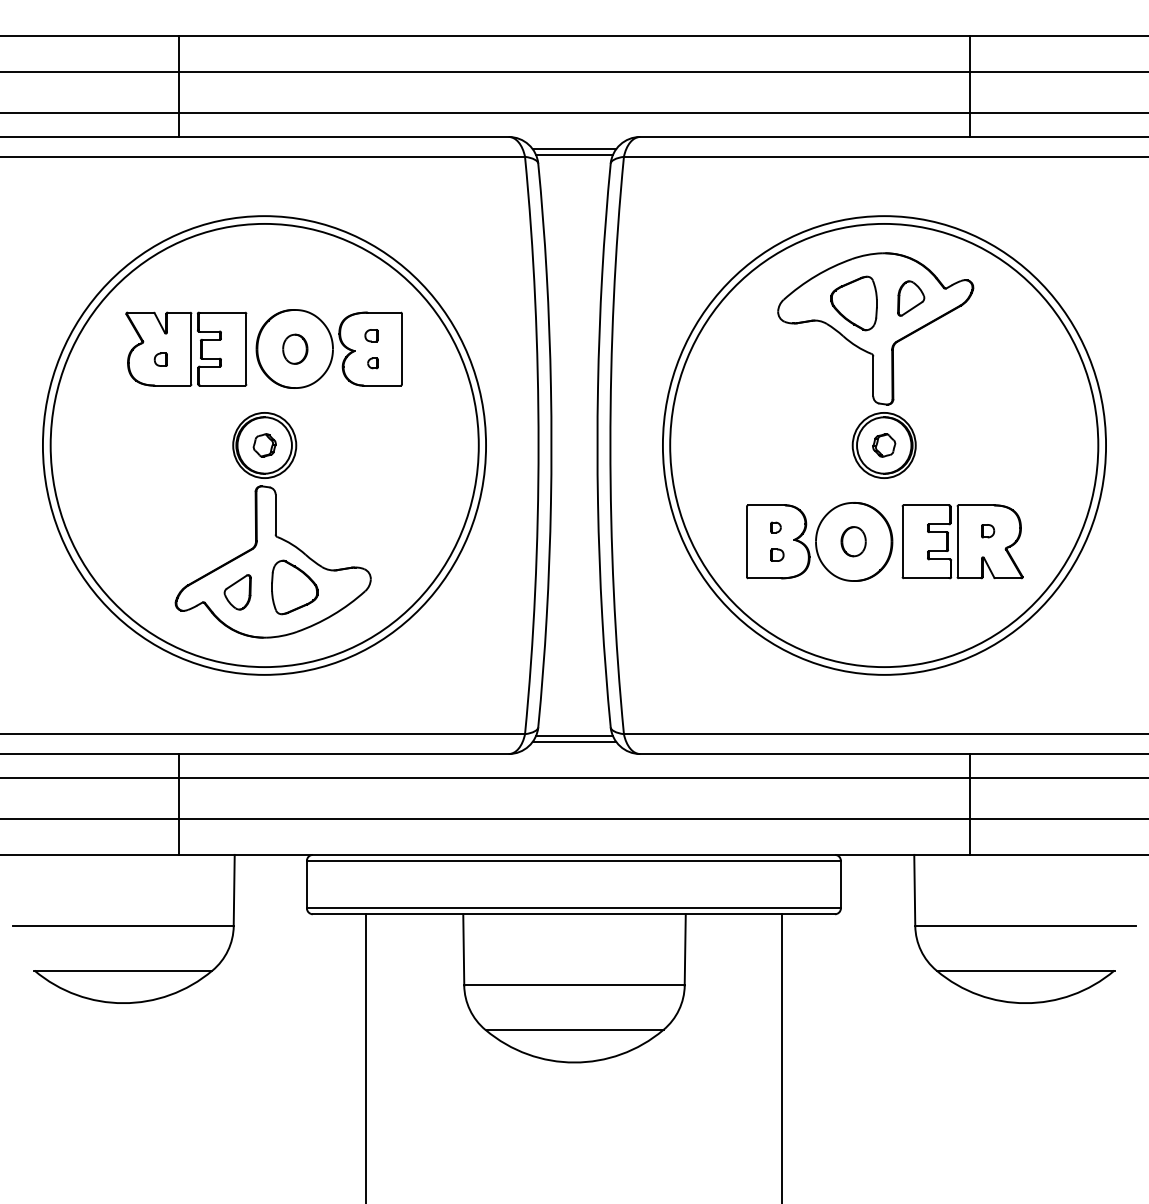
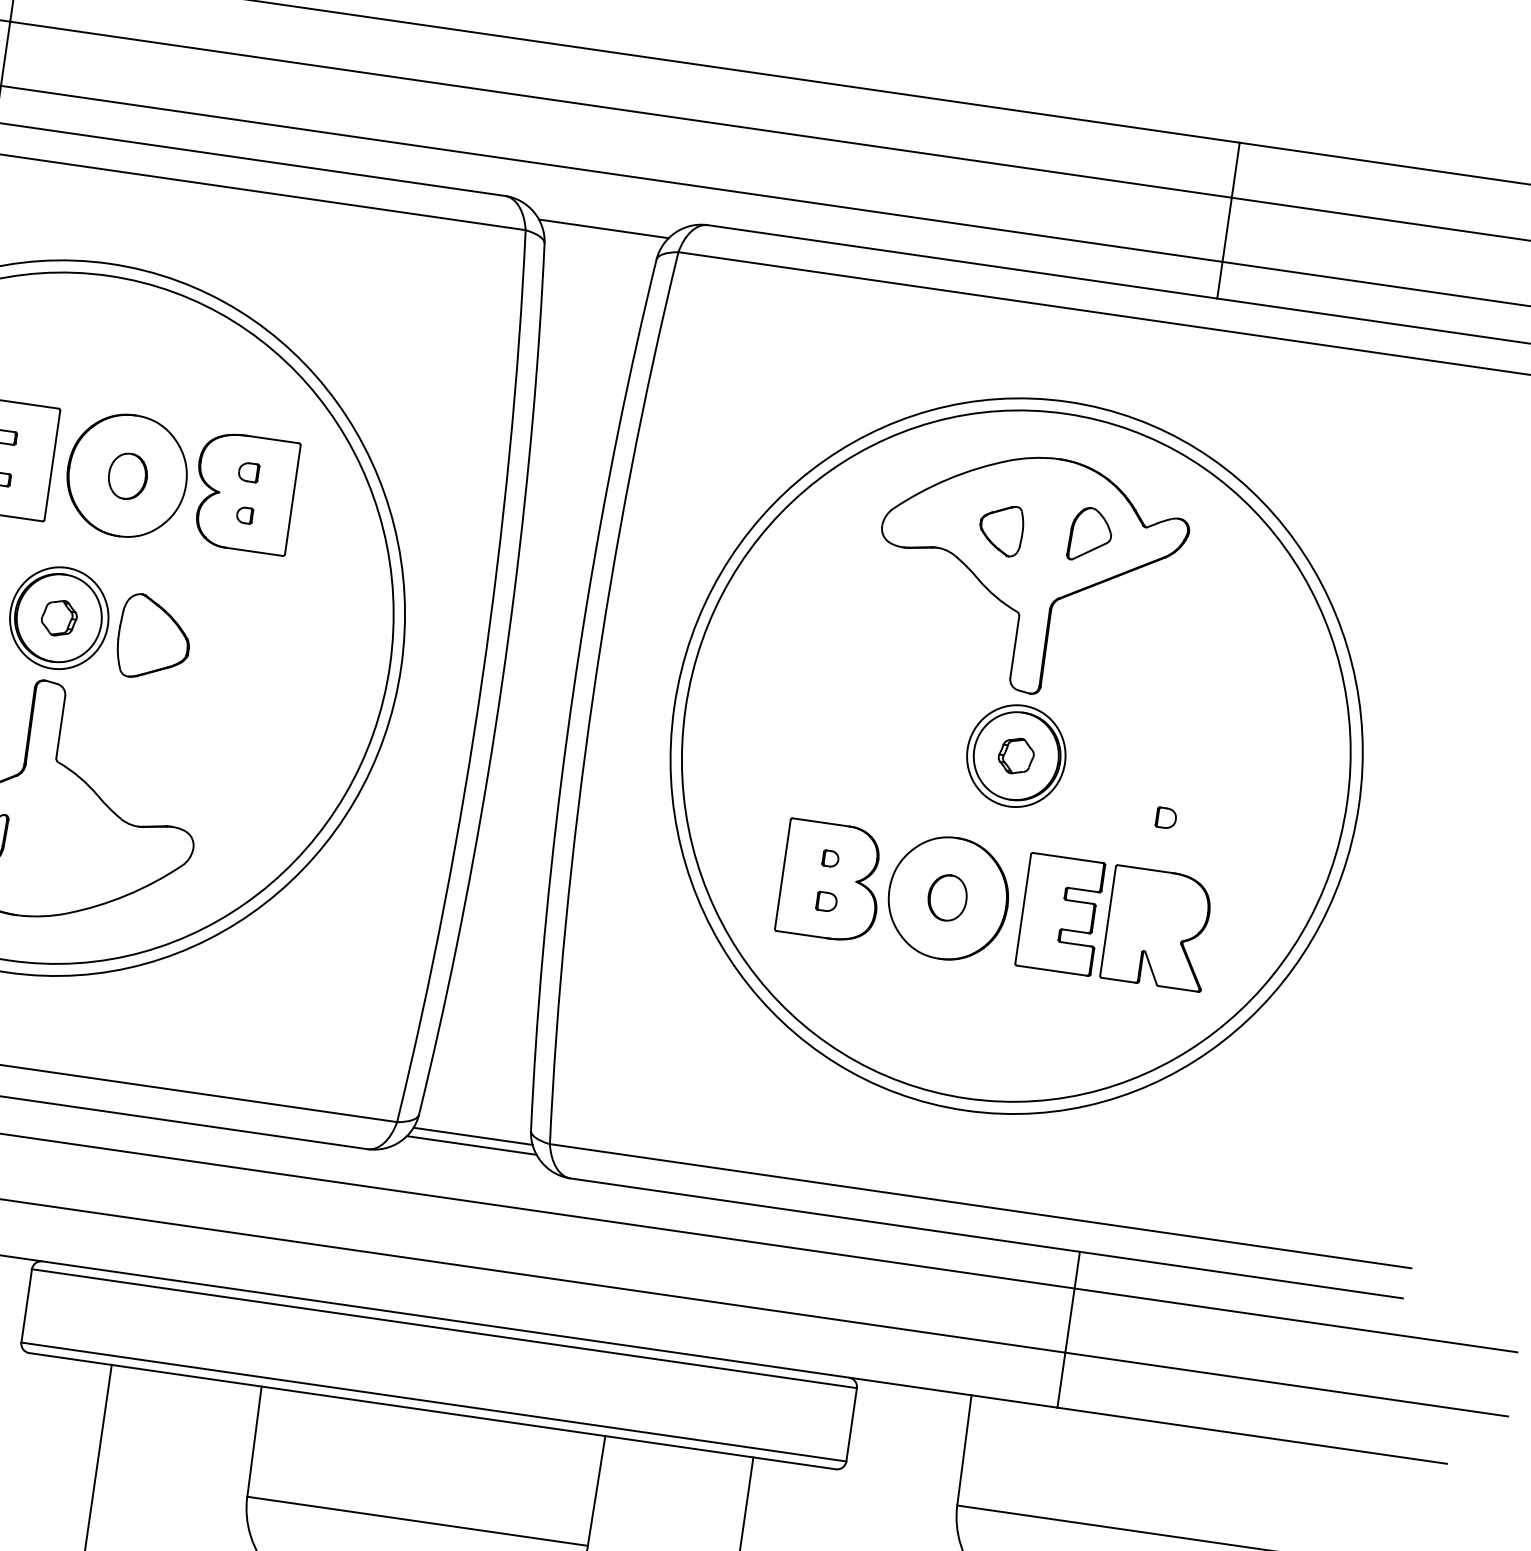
line: (574, 154) -> (602, 237), removed
part: (853, 303) -> (1000, 529), size x0.6
part: (988, 531) -> (1166, 818), moved
part: (294, 587) -> (153, 638), moved

